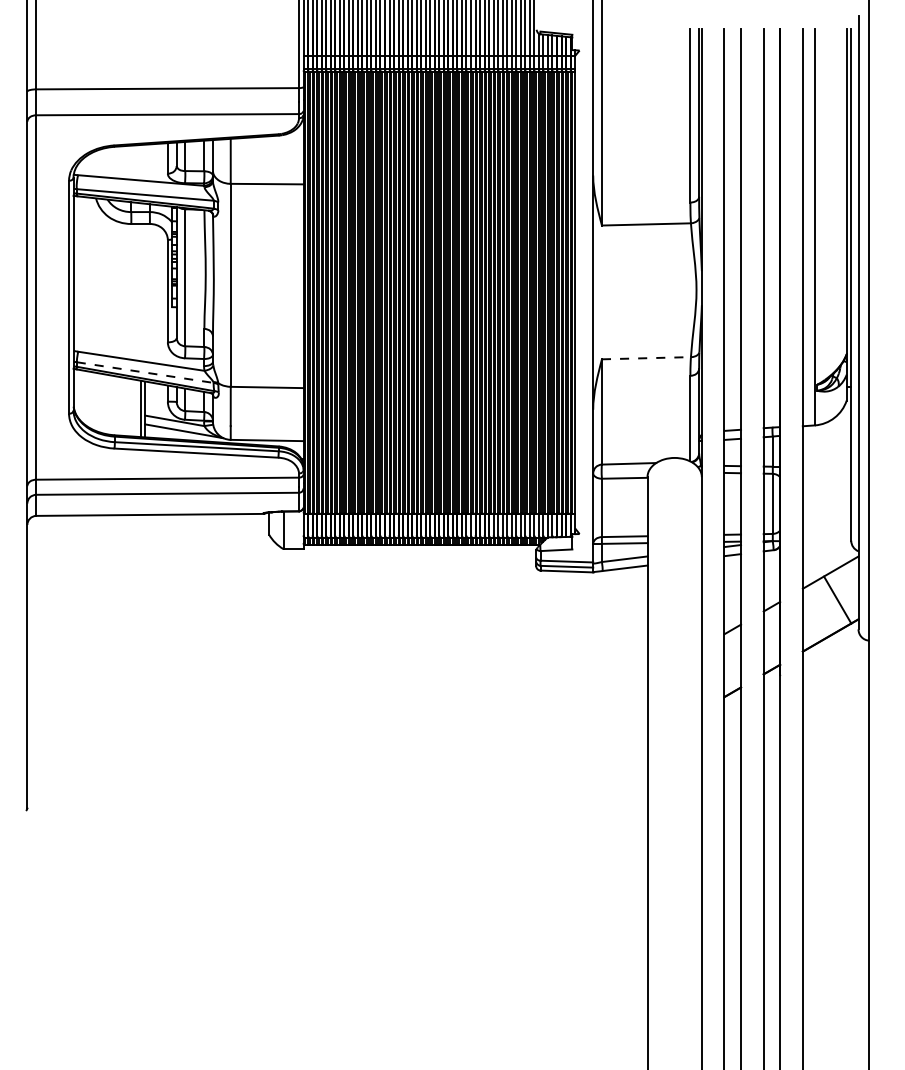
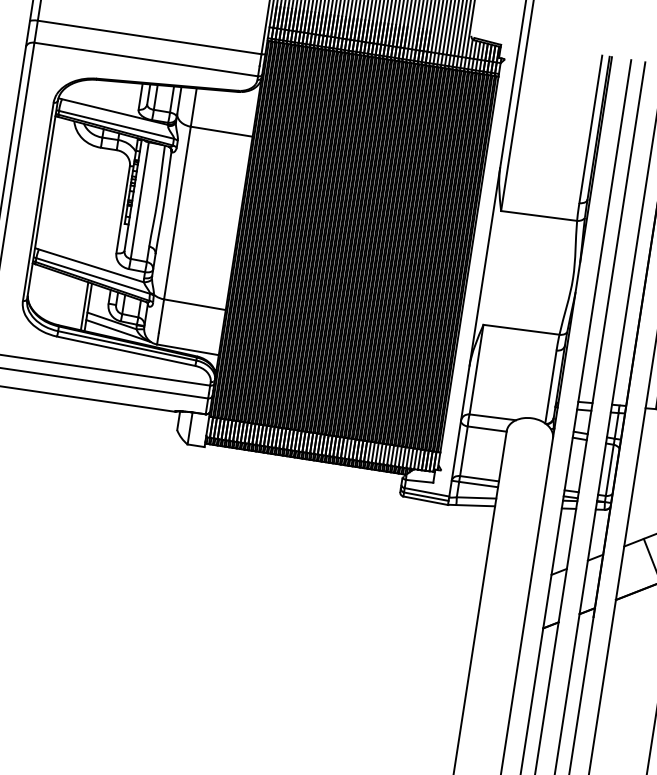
line: (646, 358) -> (521, 330), dashed -> solid
line: (145, 372) -> (93, 275), dashed -> solid

